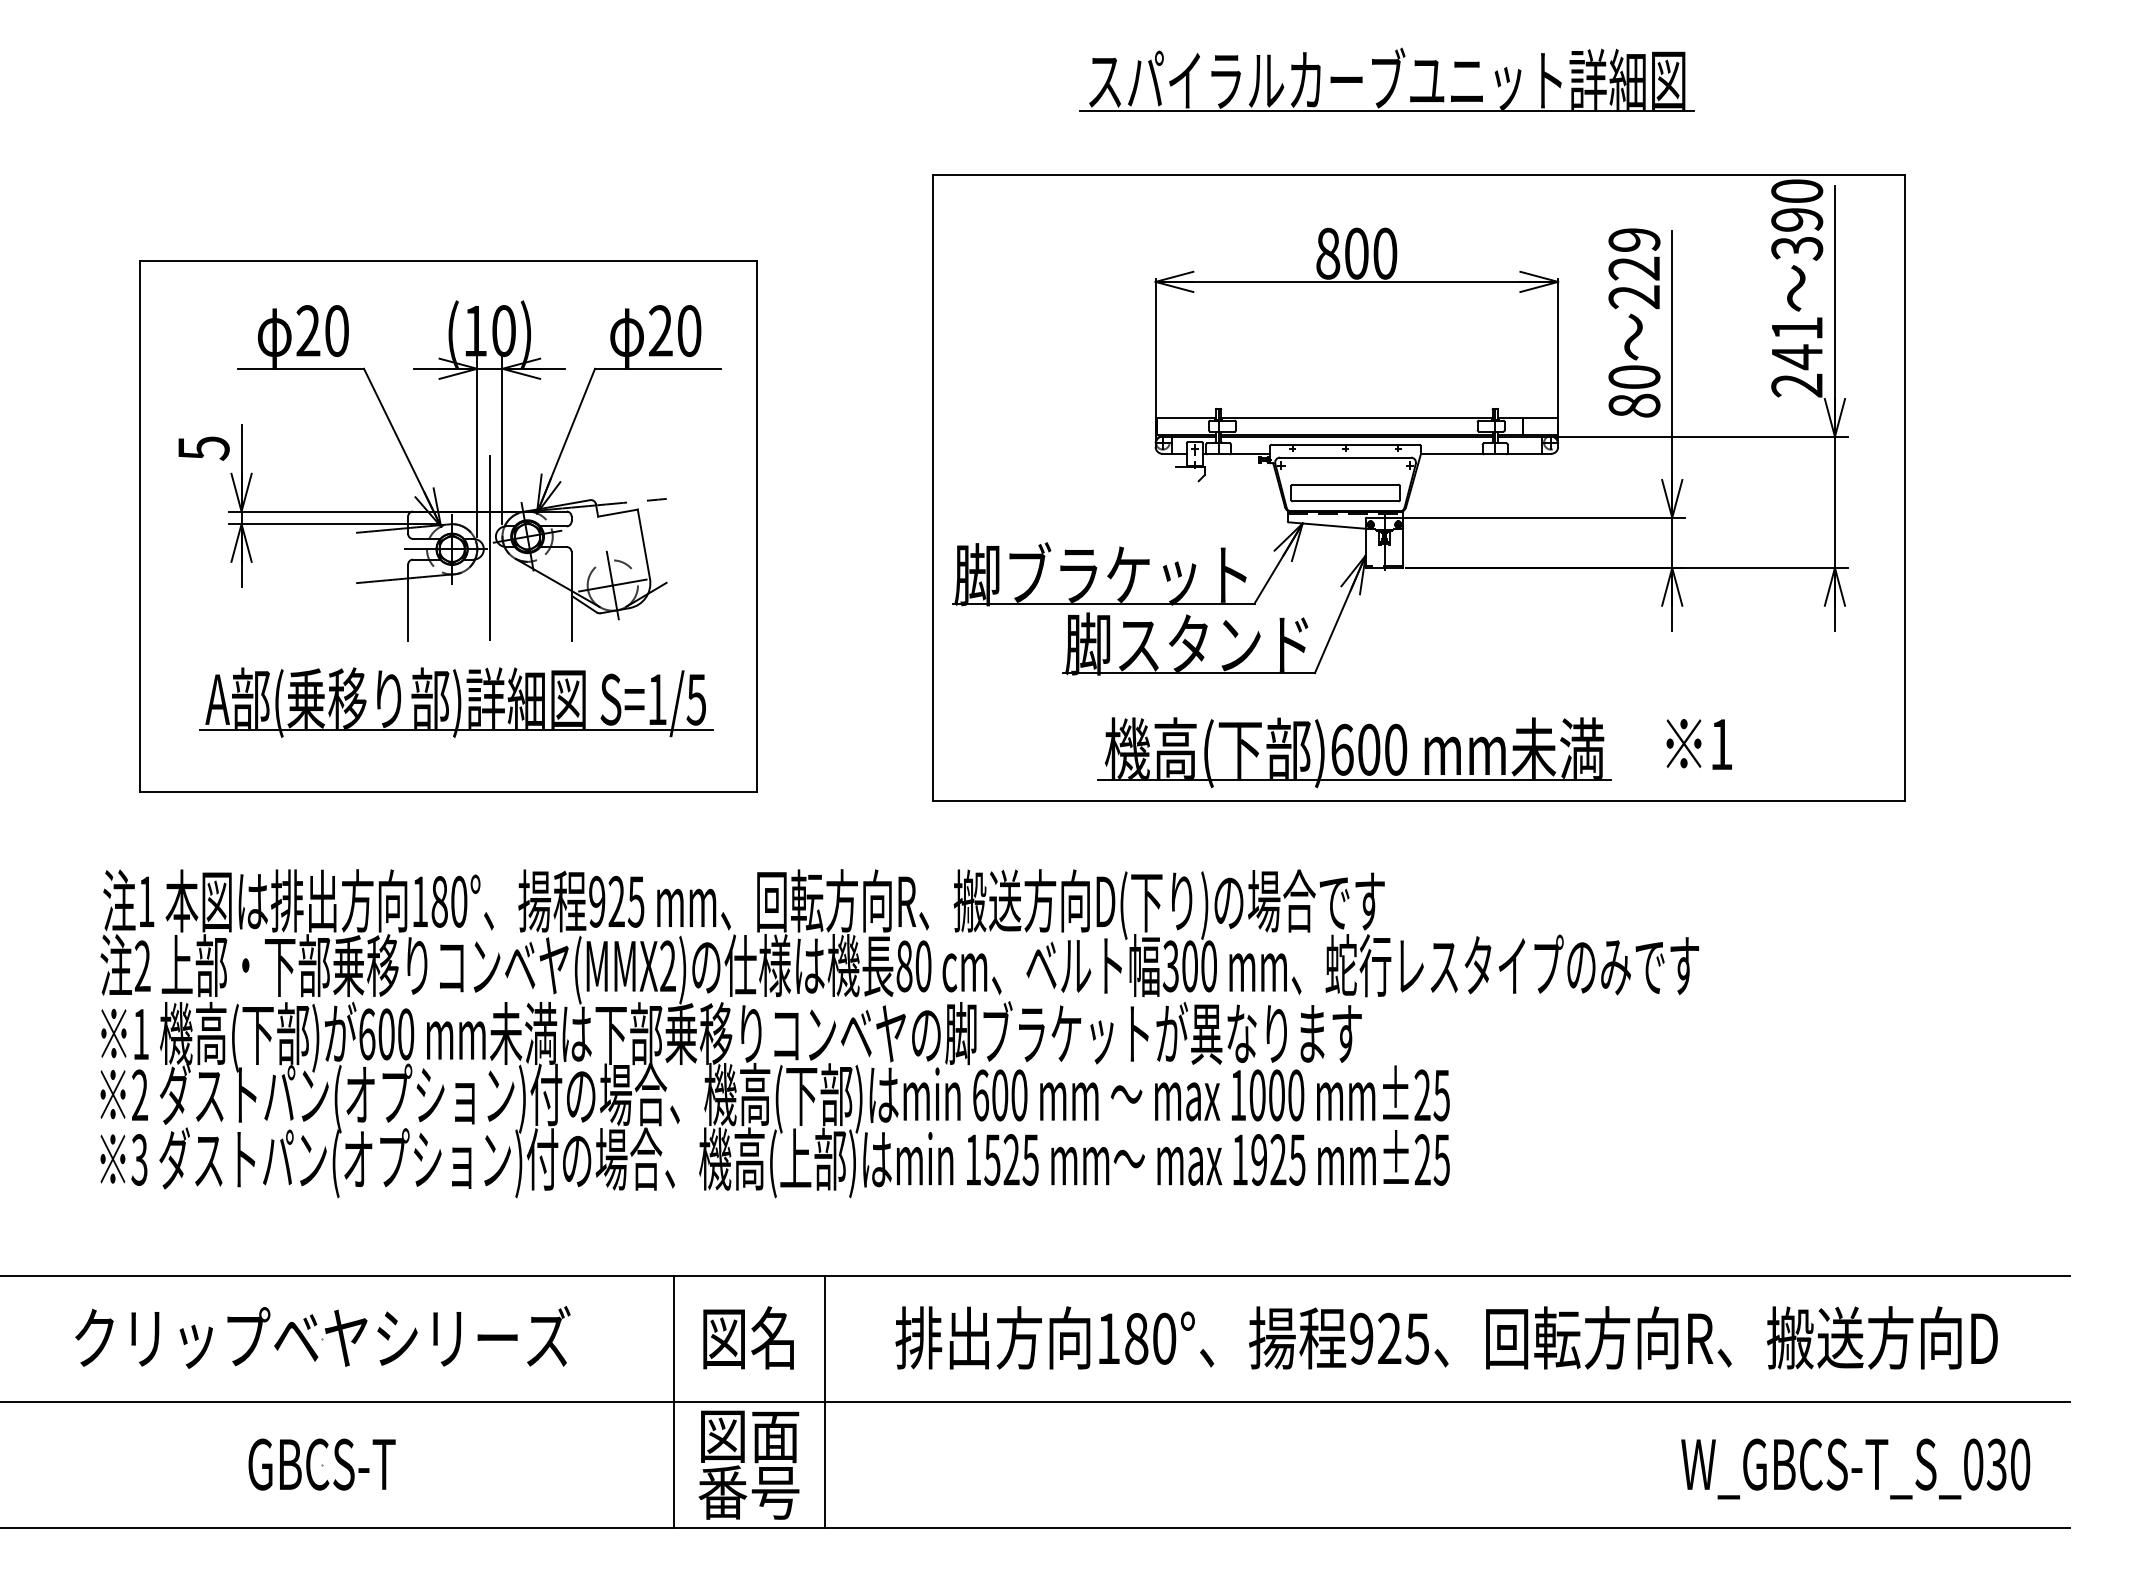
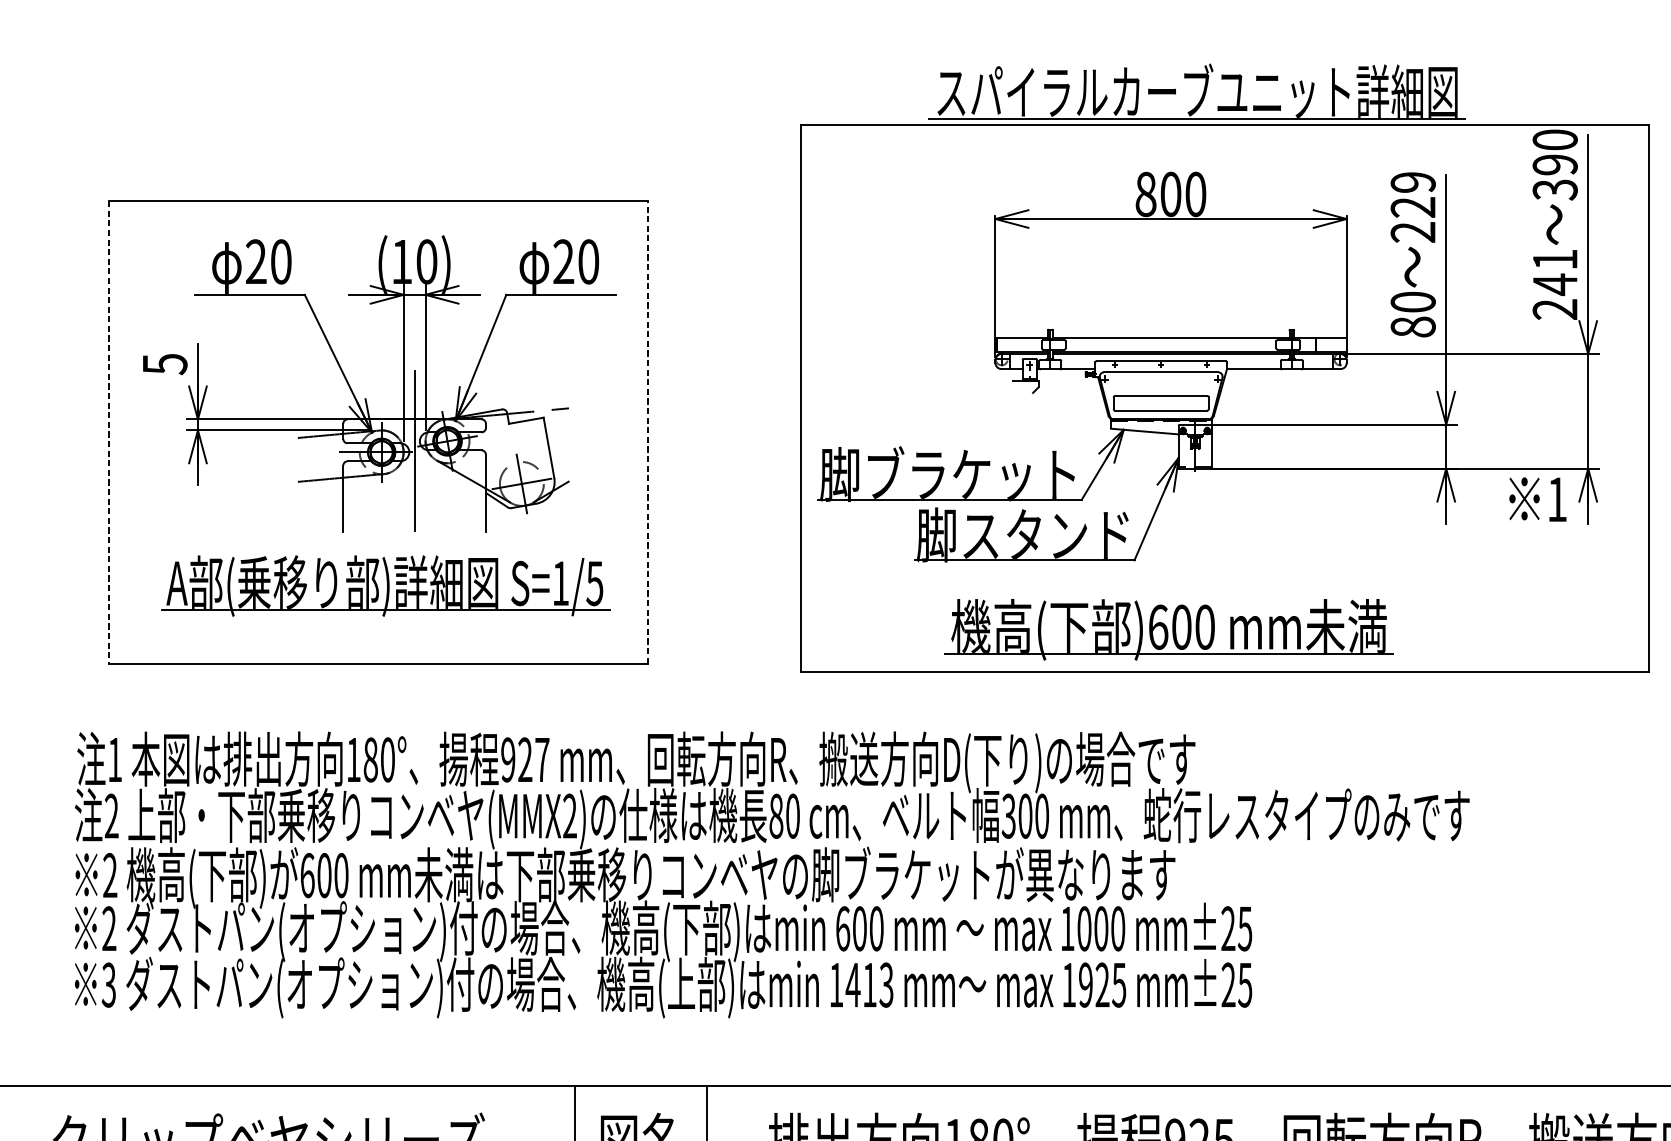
part: (1393, 80) -> (1203, 92), moved
line: (757, 525) -> (648, 431), solid -> dashed
line: (139, 526) -> (108, 432), solid -> dashed
text: (1698, 744) -> (1537, 499), moved
text: (635, 901) -> (541, 759), 925 -> 927
text: (141, 1033) -> (110, 874), 1 -> 2
text: (1010, 1159) -> (868, 984), 1525 -> 1413

